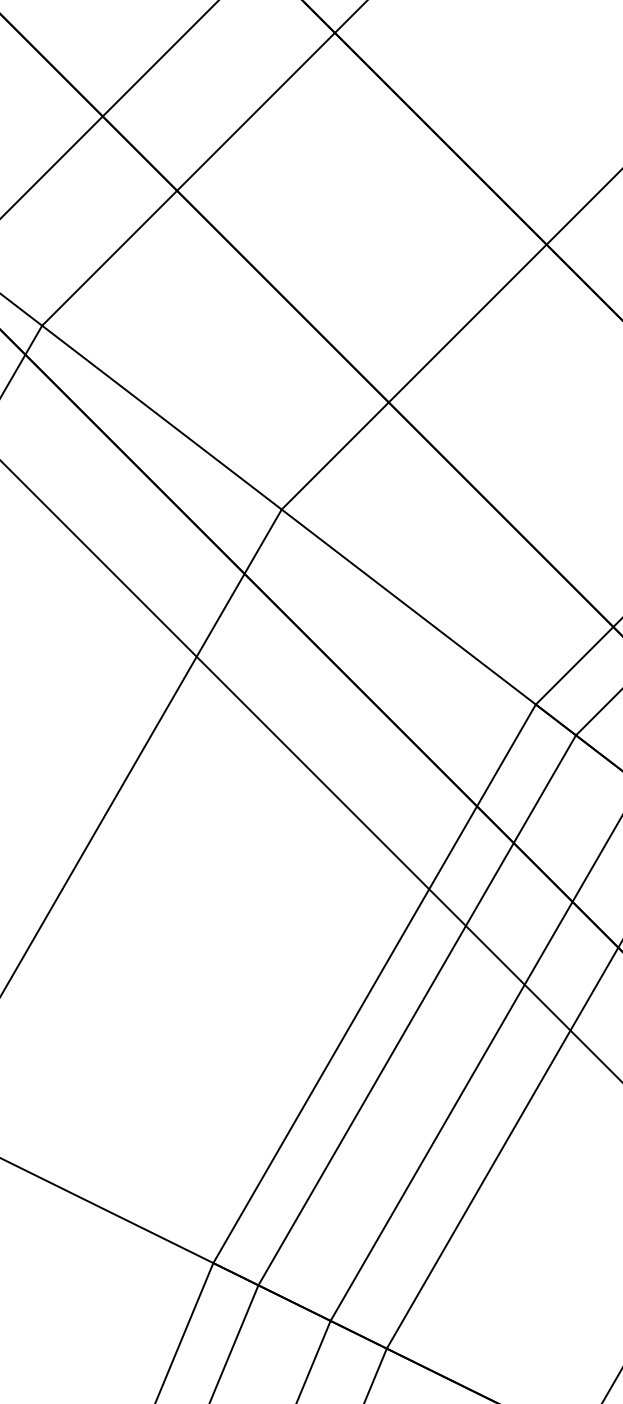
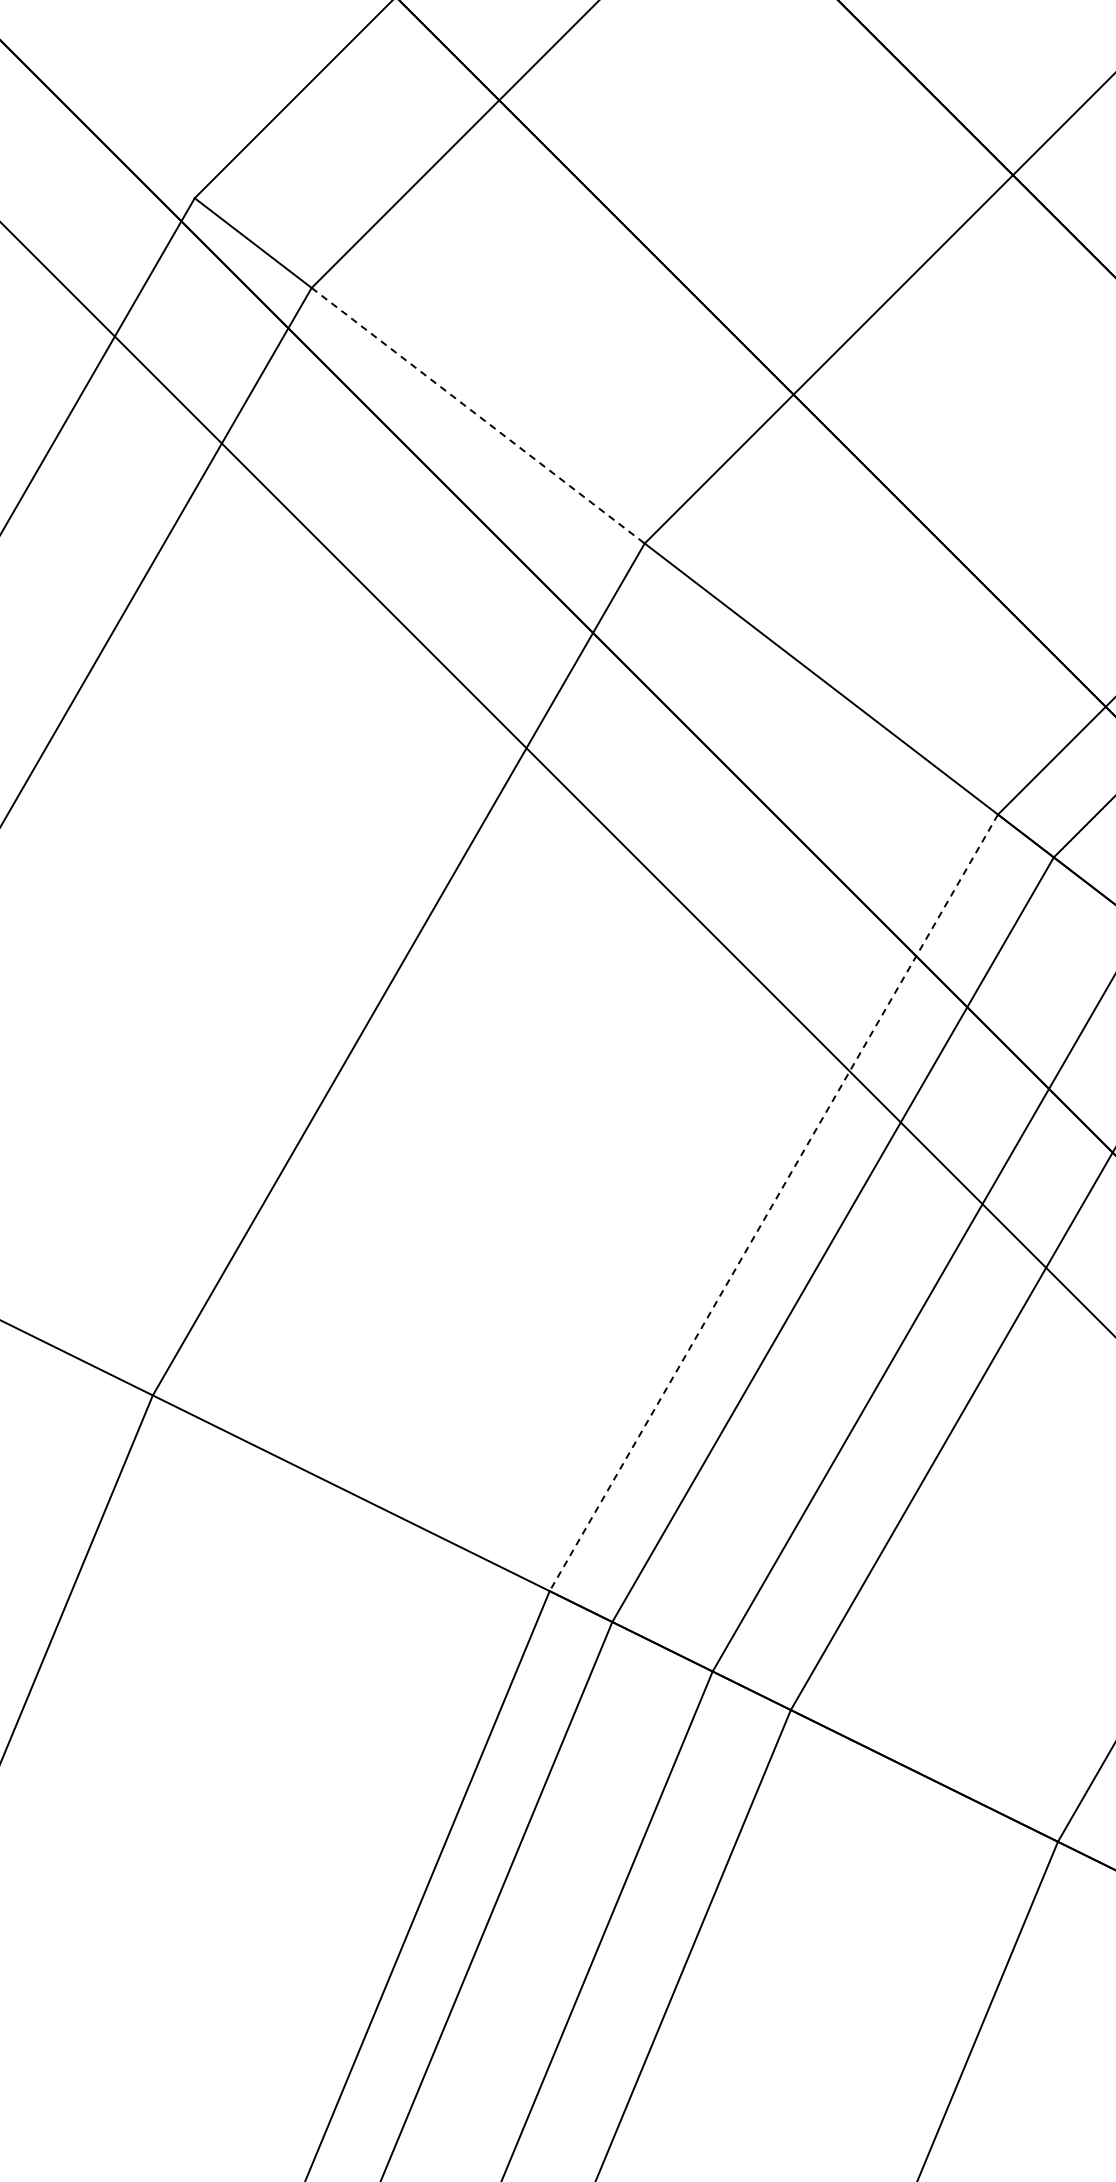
line: (162, 417) -> (478, 415), solid -> dashed
line: (374, 984) -> (773, 1203), solid -> dashed

